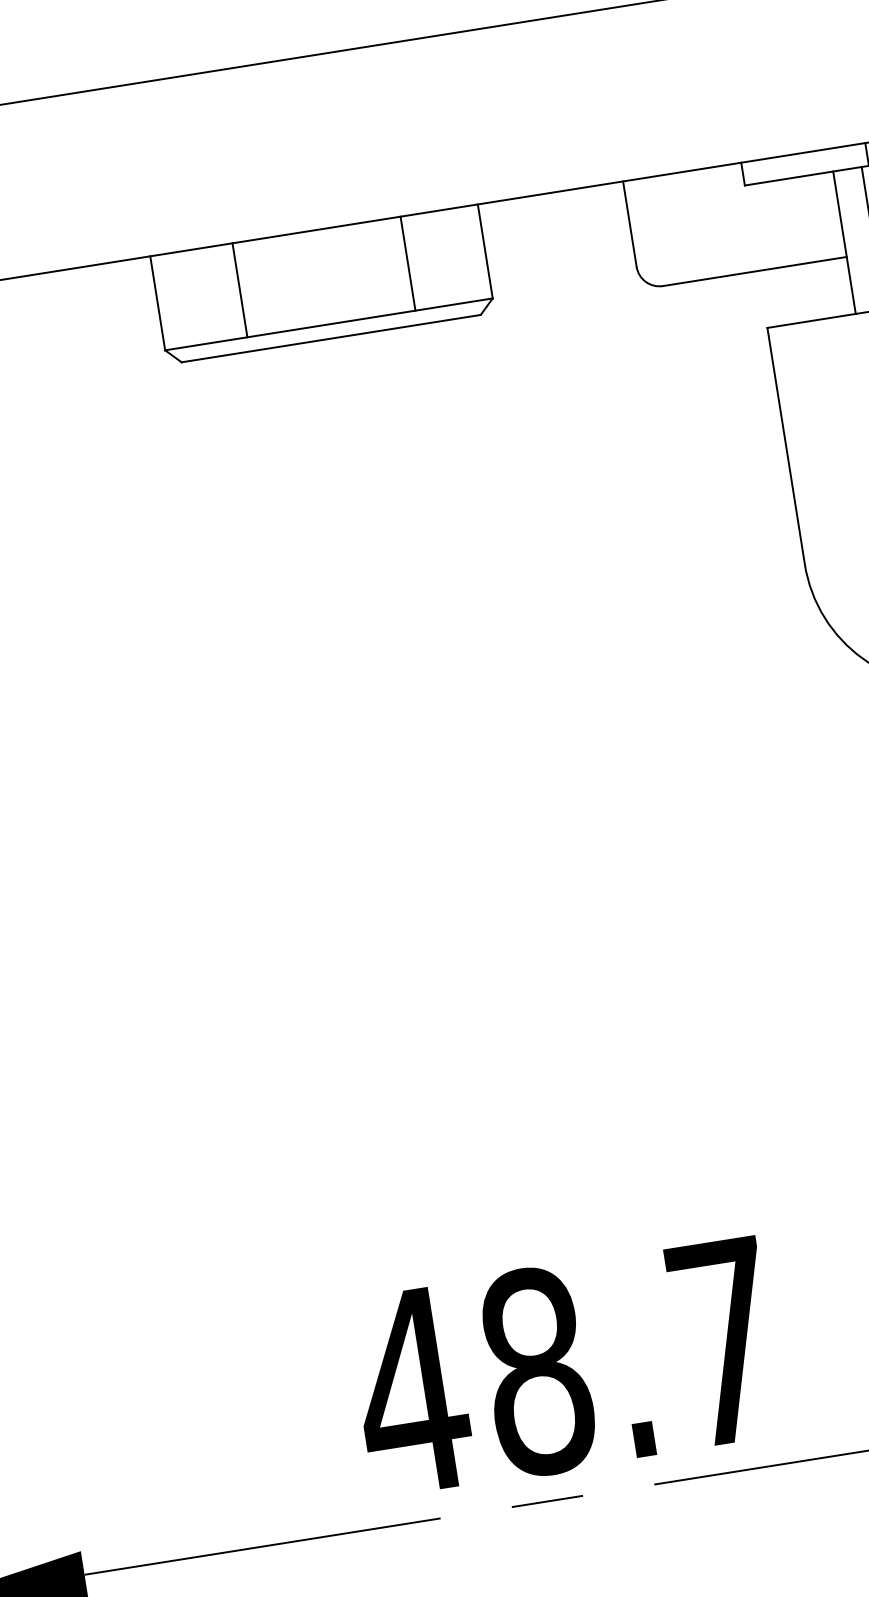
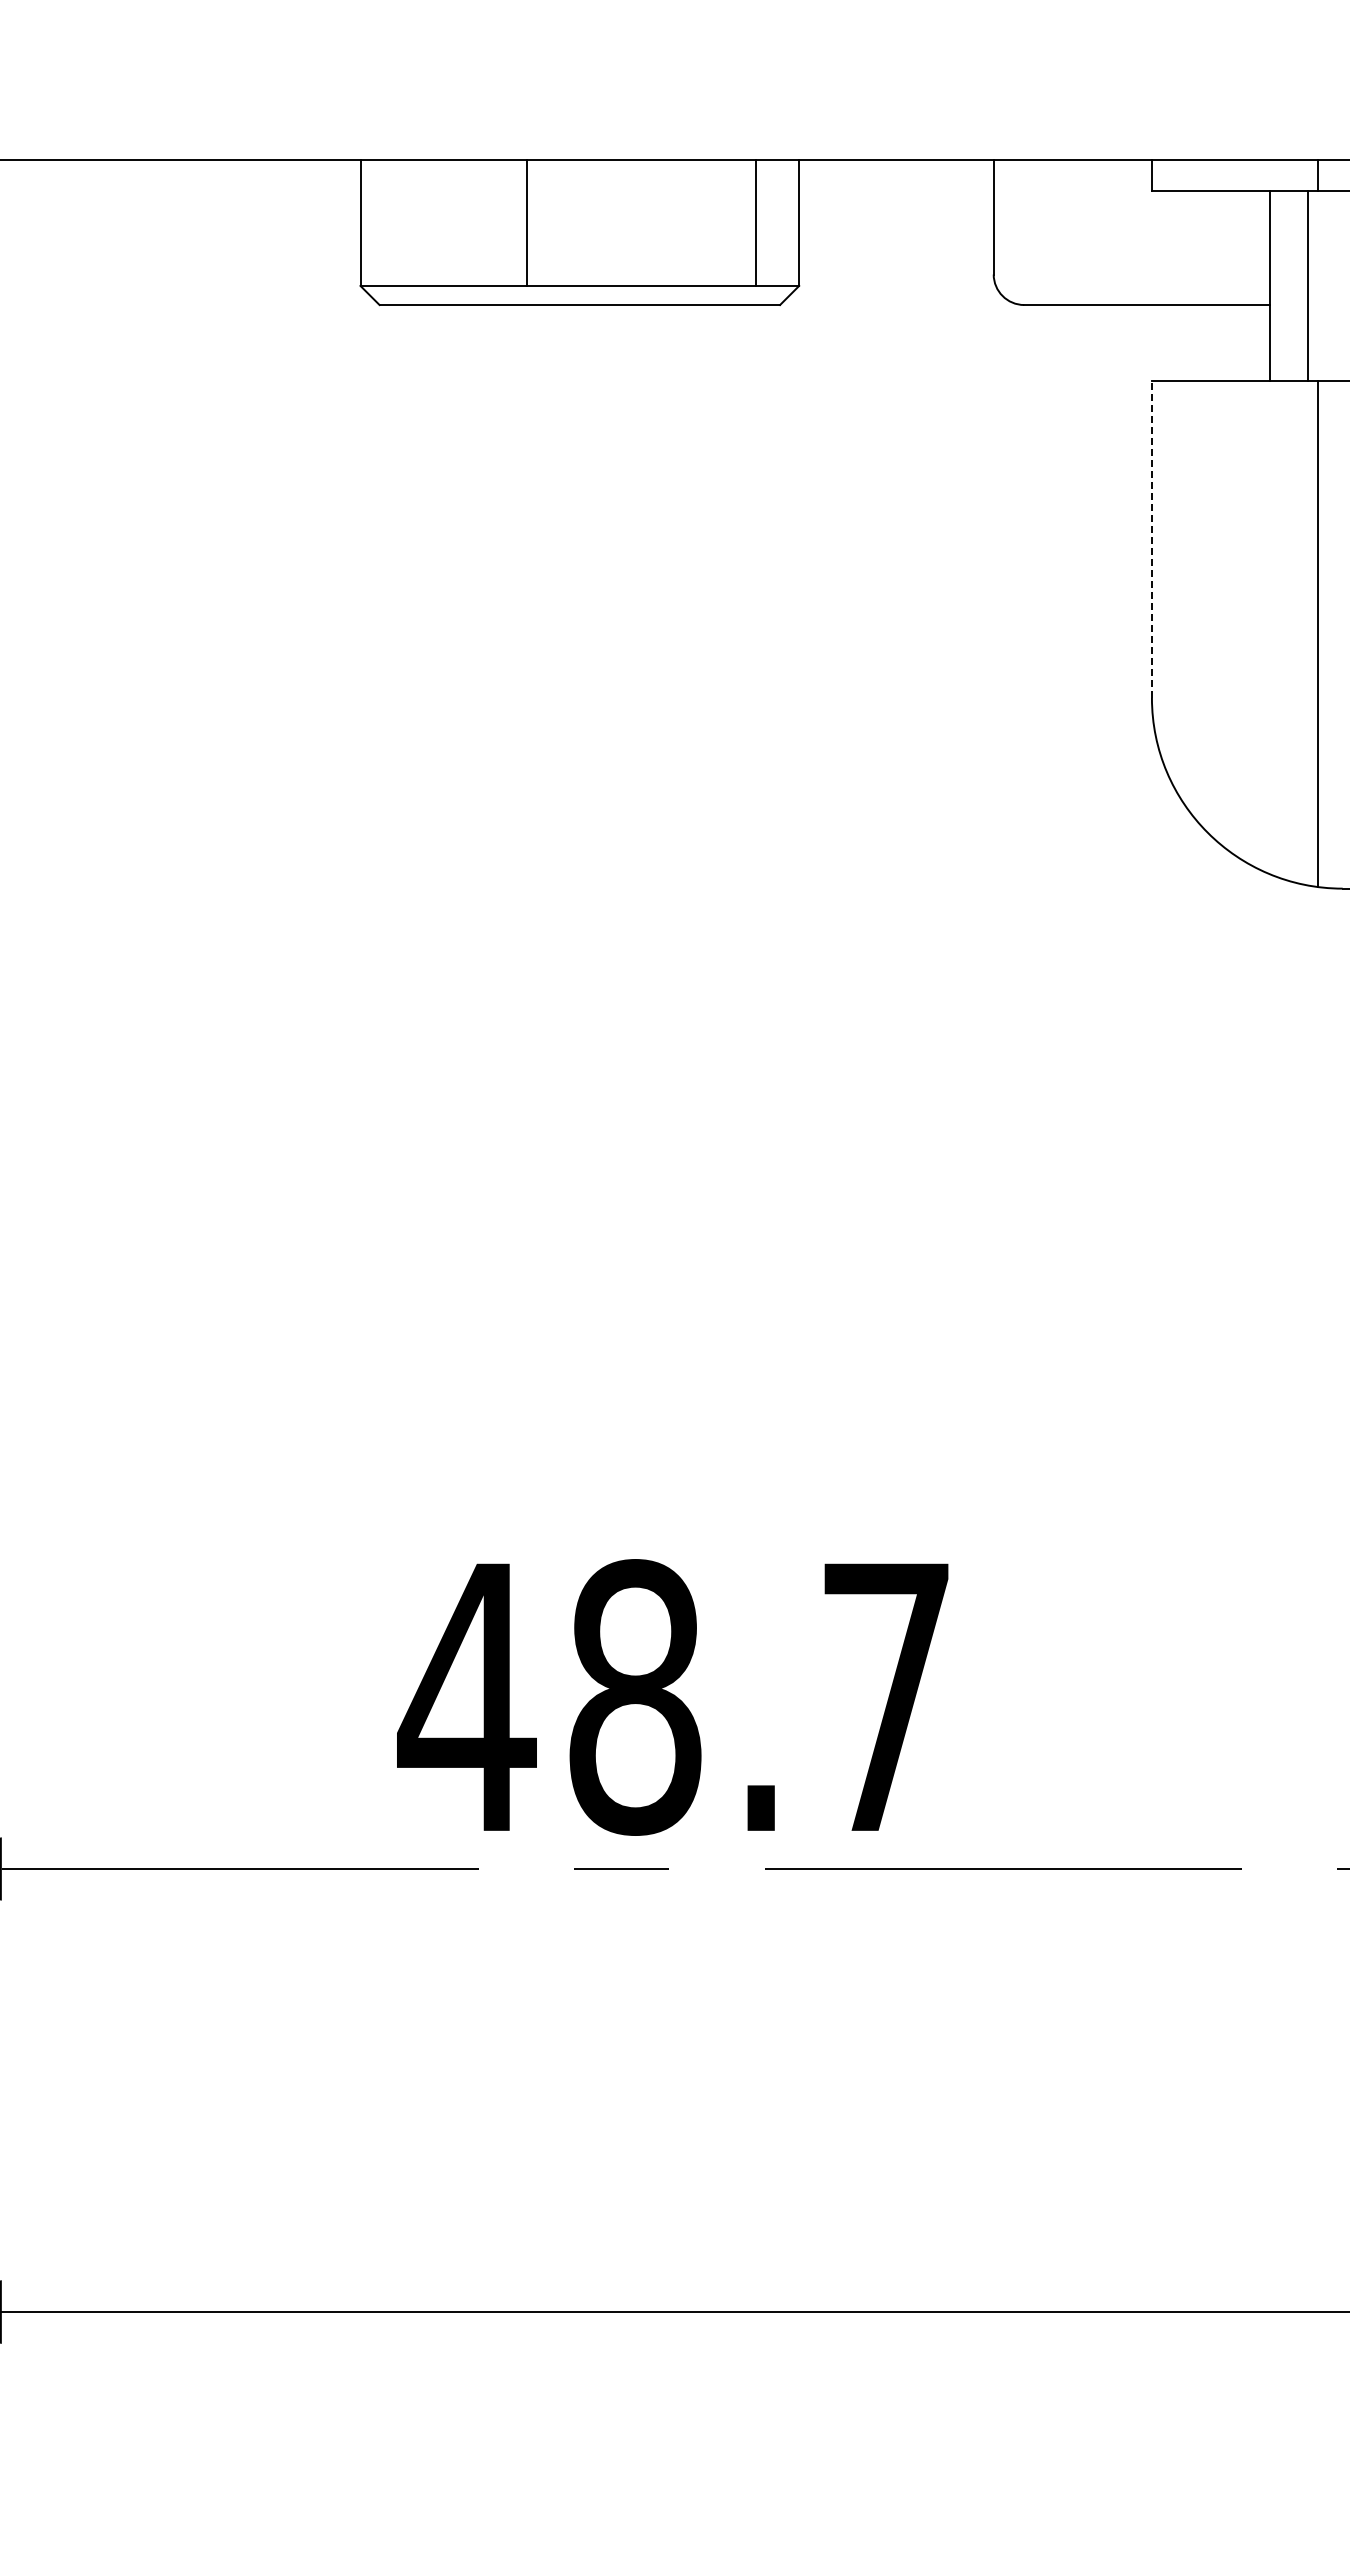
line: (407, 263) -> (755, 222), moved
line: (239, 289) -> (526, 222), moved
line: (785, 446) -> (1151, 539), solid -> dashed

